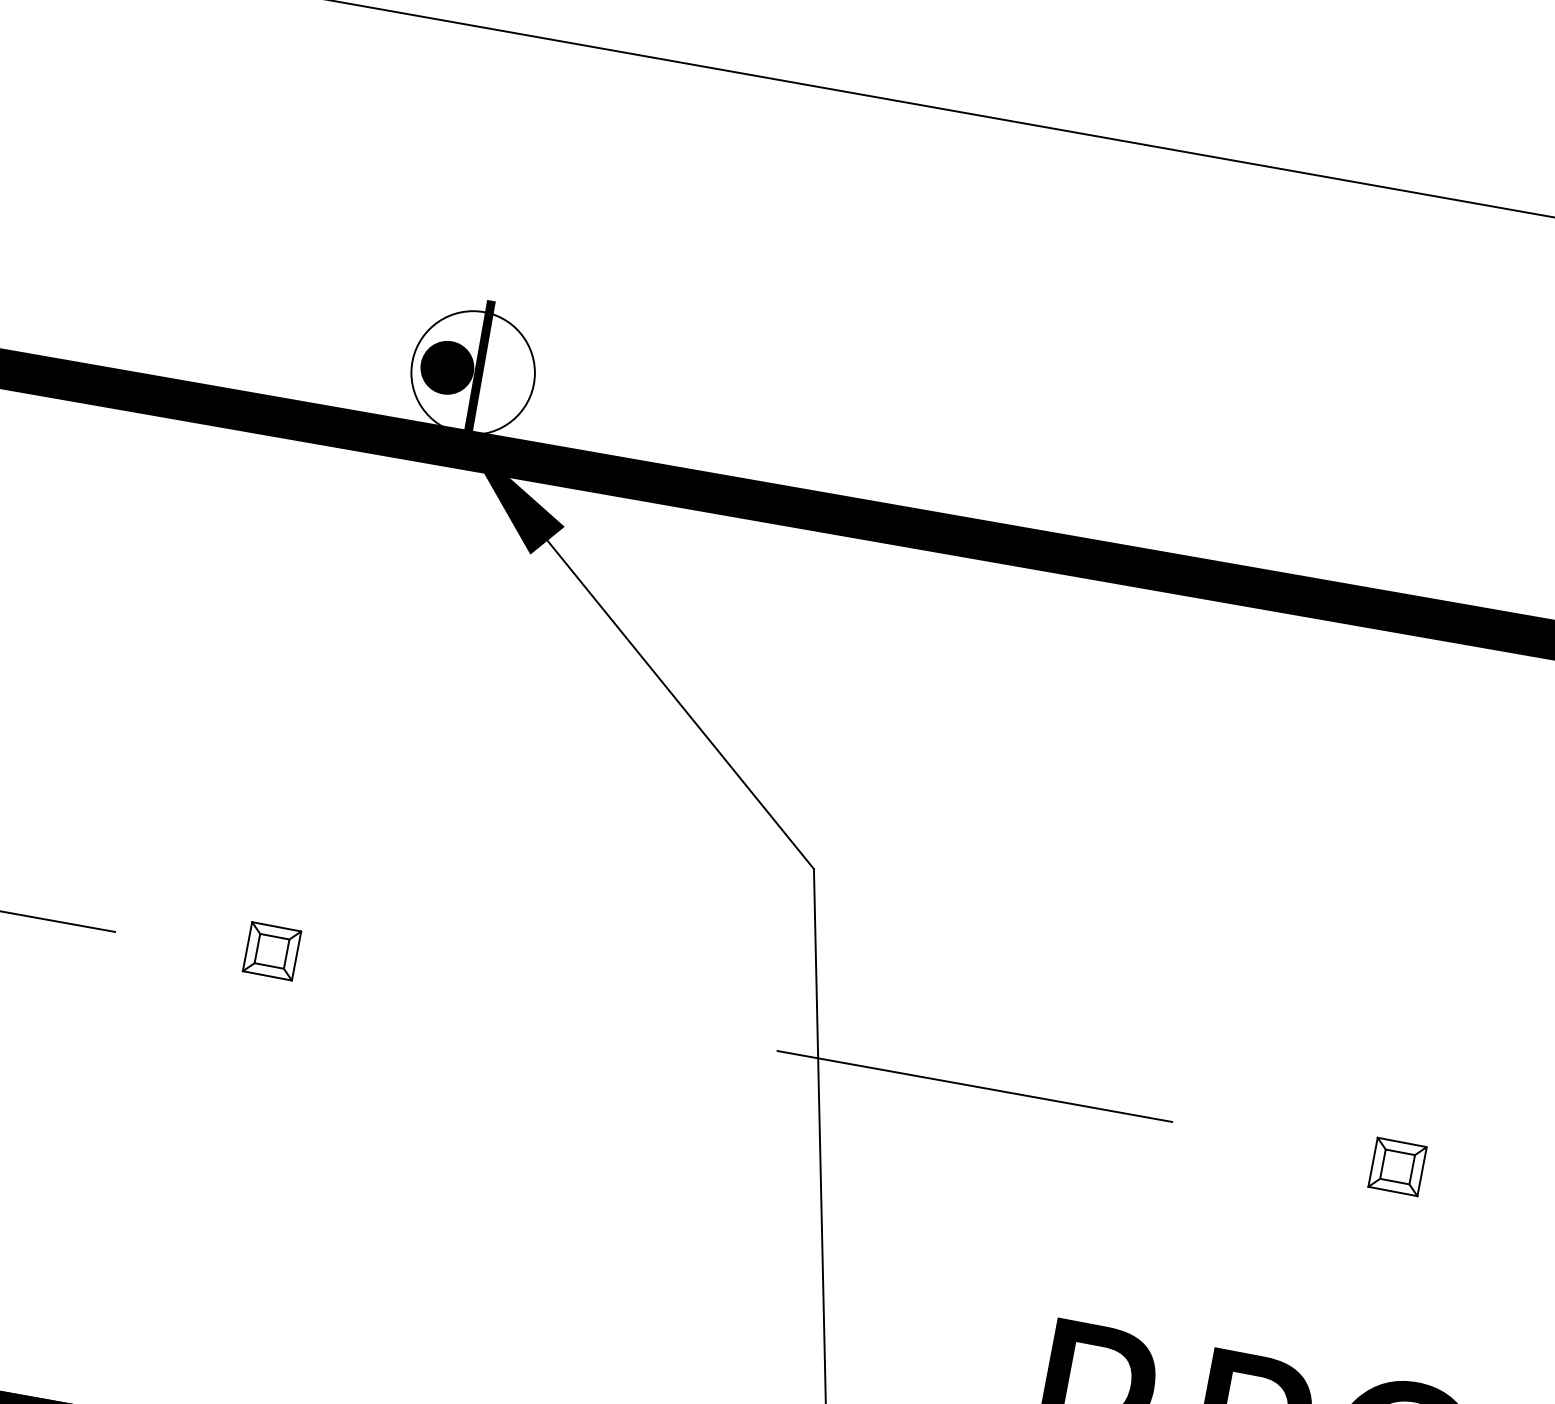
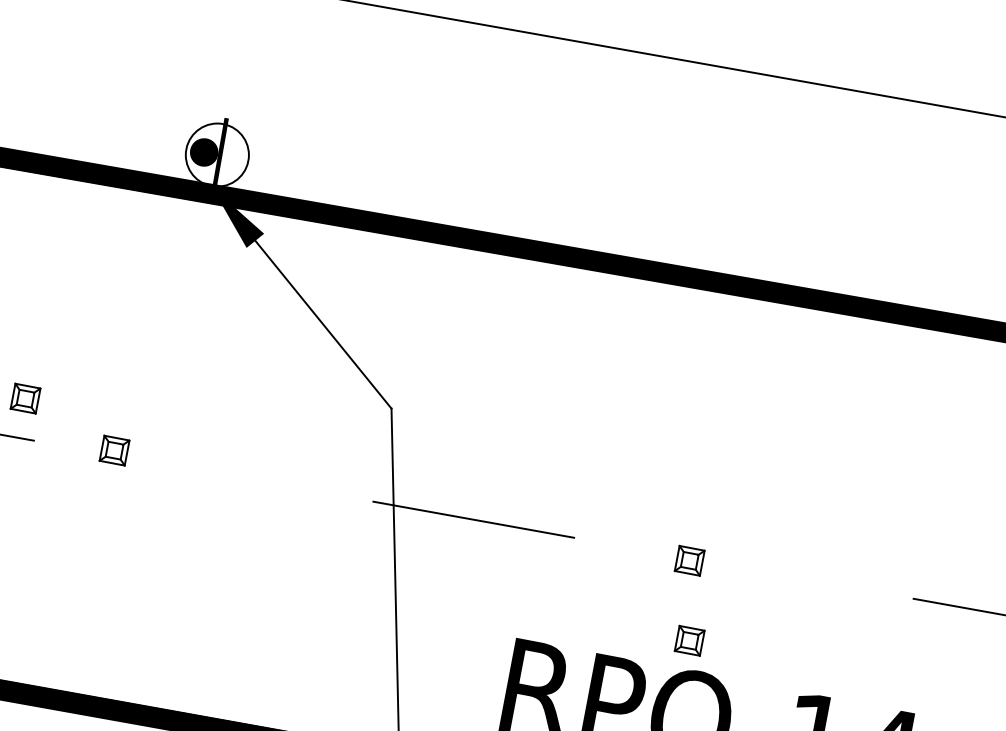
part: (97, 849) -> (25, 398), added
part: (1397, 1322) -> (689, 640), added

